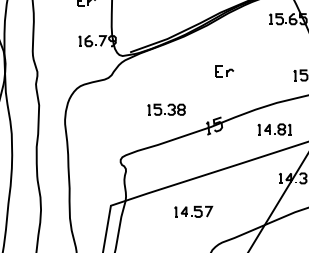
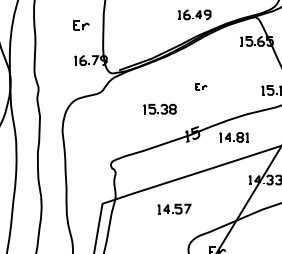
part: (224, 70) -> (201, 86), size x0.7
part: (166, 110) -> (159, 109), moved
part: (274, 129) -> (233, 137), moved

